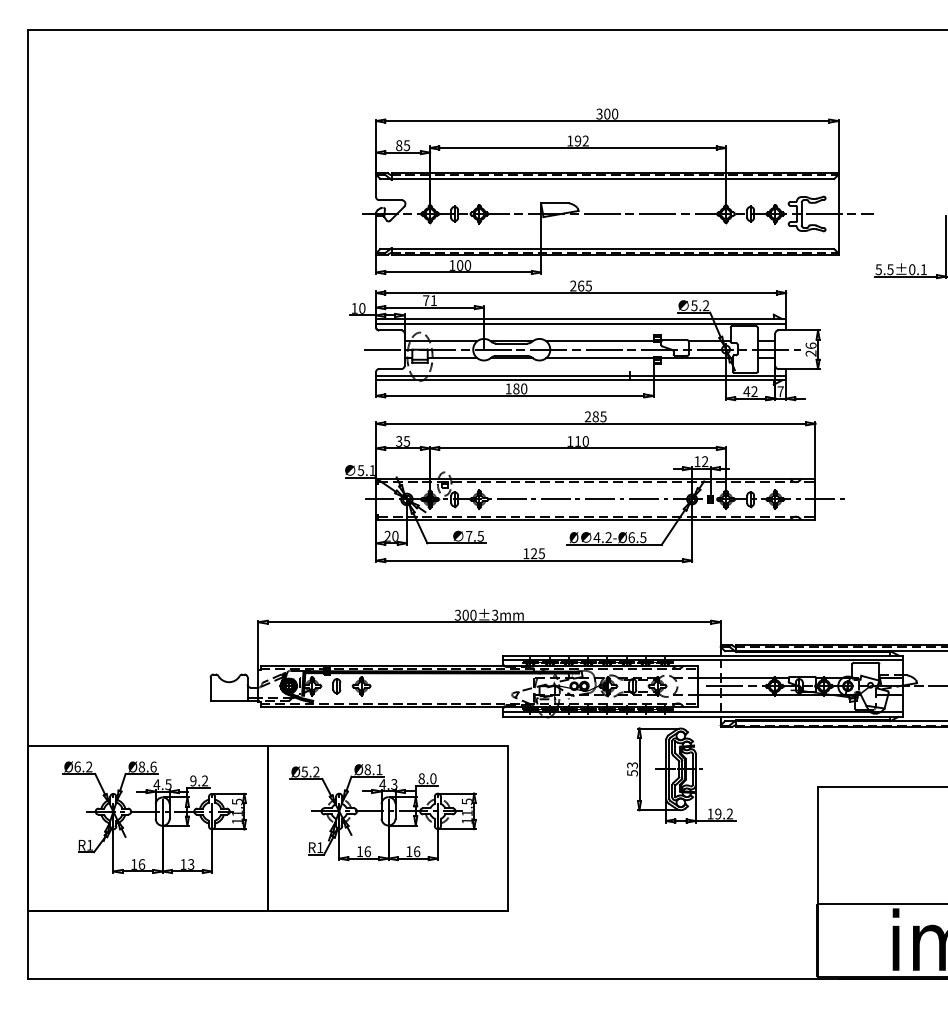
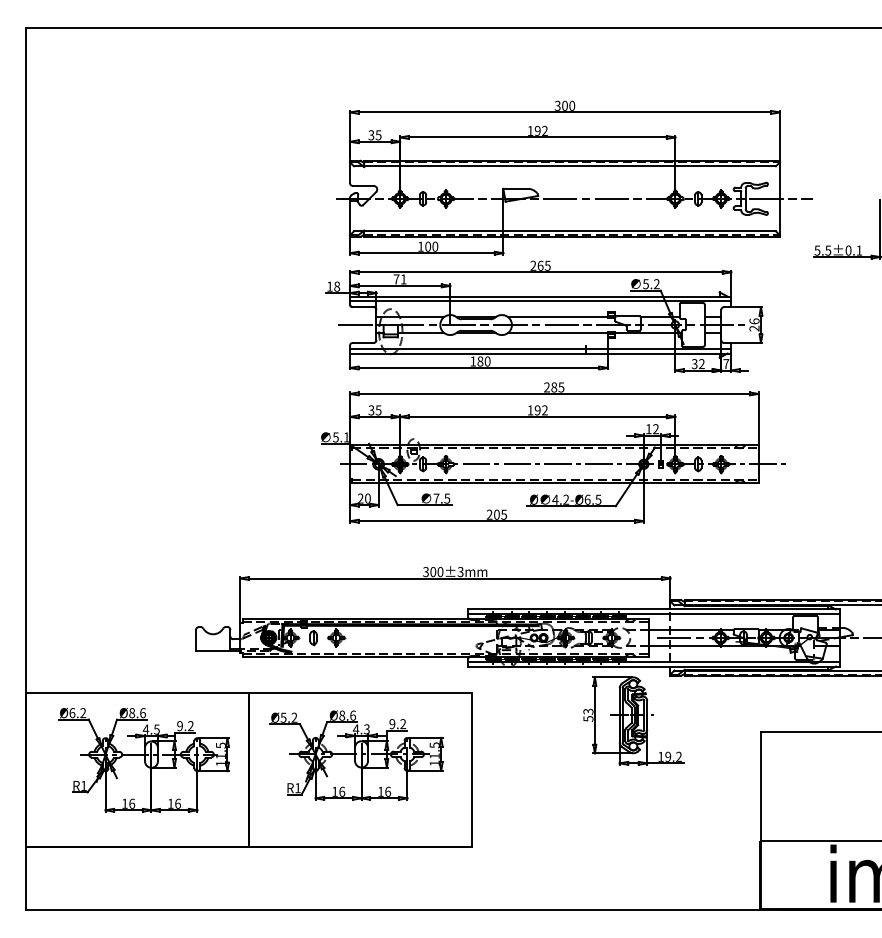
text: (399, 145) -> (371, 135), 85 -> 35
text: (362, 308) -> (337, 286), 10 -> 18
text: (746, 391) -> (694, 363), 42 -> 32
text: (581, 441) -> (540, 410), 110 -> 192
text: (530, 553) -> (493, 514), 125 -> 205
text: (379, 769) -> (353, 715), Ø8.1 -> Ø8.6
text: (427, 778) -> (397, 723), 8.0 -> 9.2
text: (191, 864) -> (178, 803), 13 -> 16

